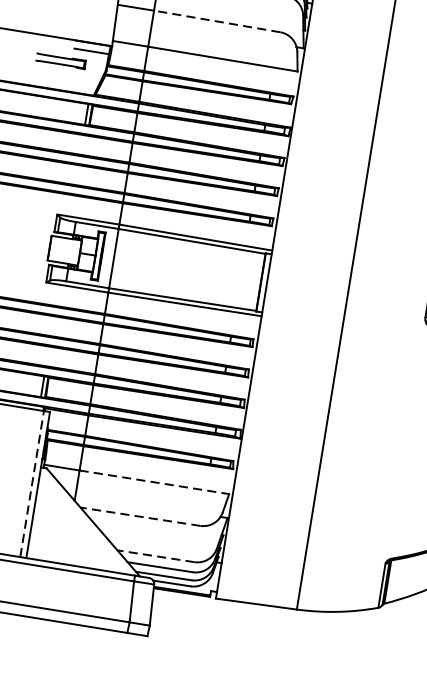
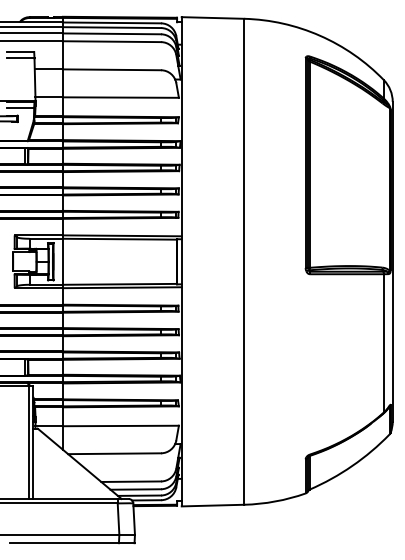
line: (216, 20) -> (111, 69), dashed -> solid
line: (153, 481) -> (120, 425), dashed -> solid
line: (31, 484) -> (28, 442), dashed -> solid
line: (140, 516) -> (114, 453), dashed -> solid
line: (156, 556) -> (131, 481), dashed -> solid

